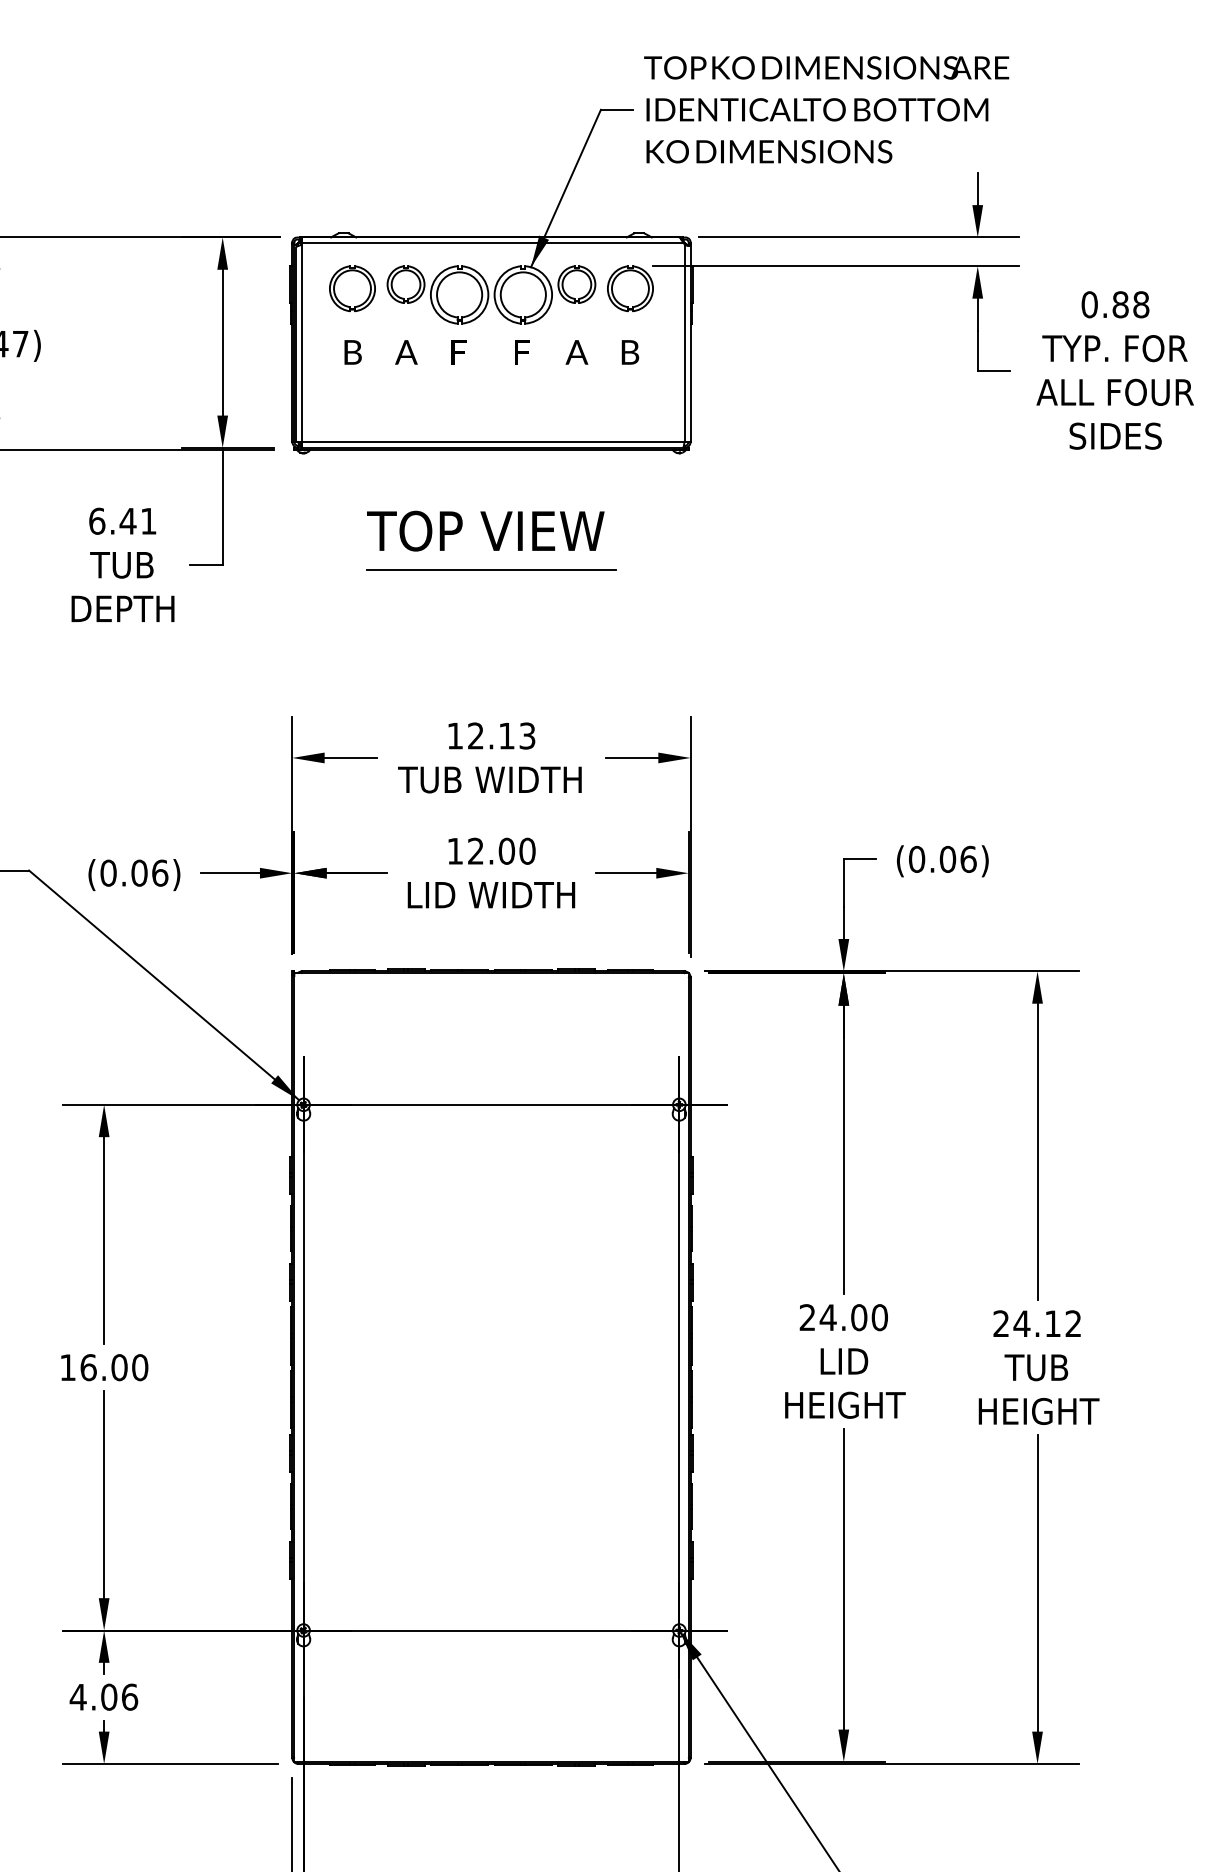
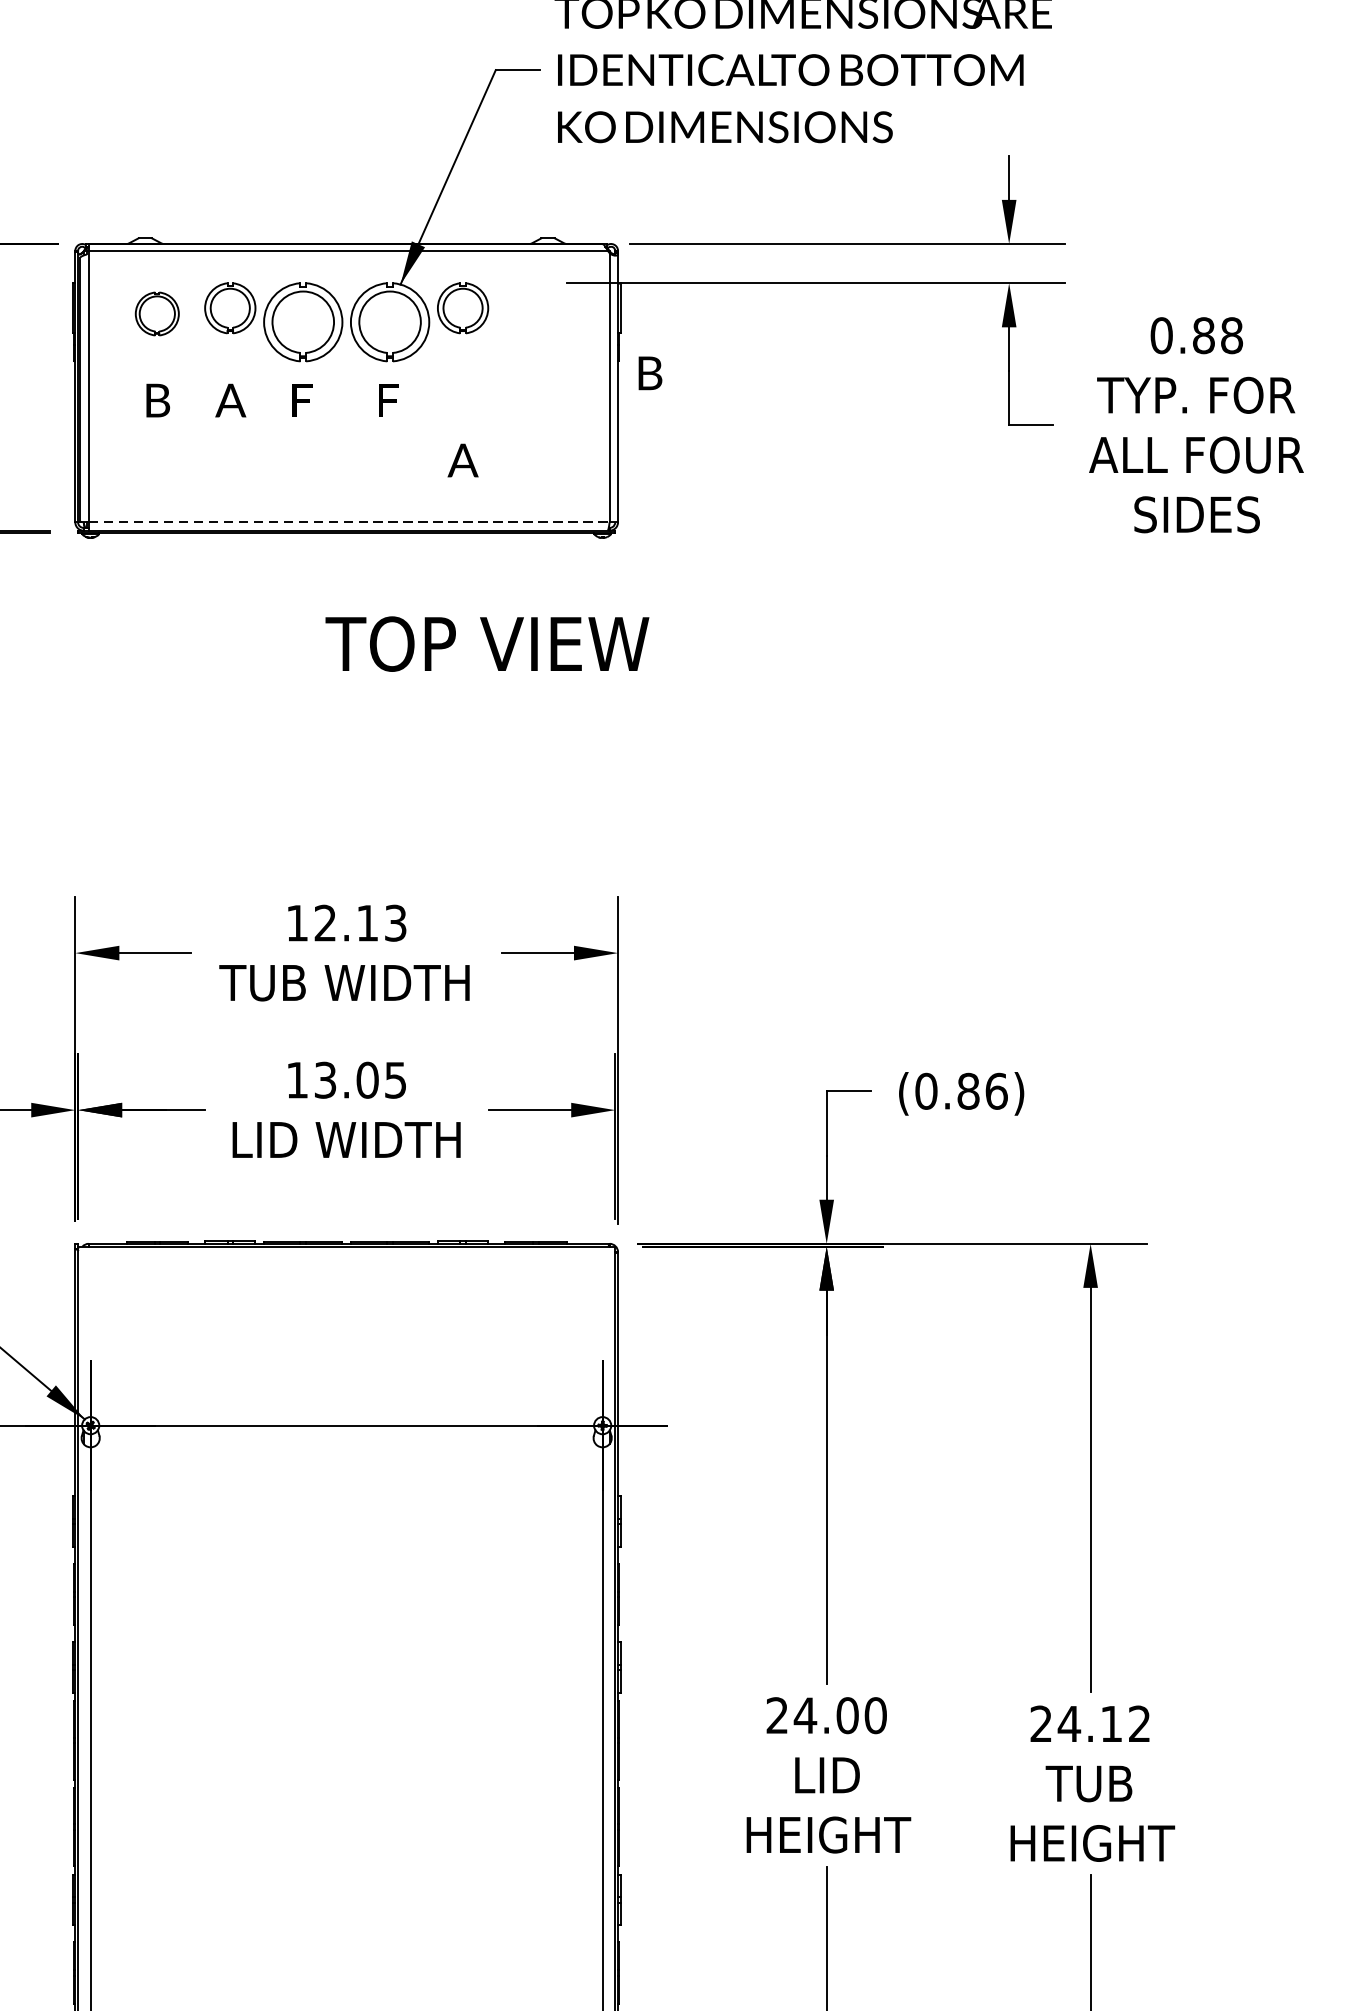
part: (352, 288) -> (157, 313), size x0.7
part: (630, 288) -> (536, 313), removed
text: (576, 352) -> (462, 460), moved
text: (630, 352) -> (650, 373), moved
line: (493, 441) -> (349, 521), solid -> dashed
text: (485, 530) -> (487, 643), moved
line: (491, 570) -> (346, 697), removed
text: (501, 850) -> (360, 1079), 12.00 -> 13.05
text: (947, 859) -> (967, 1091), (0.06) -> (0.86)

